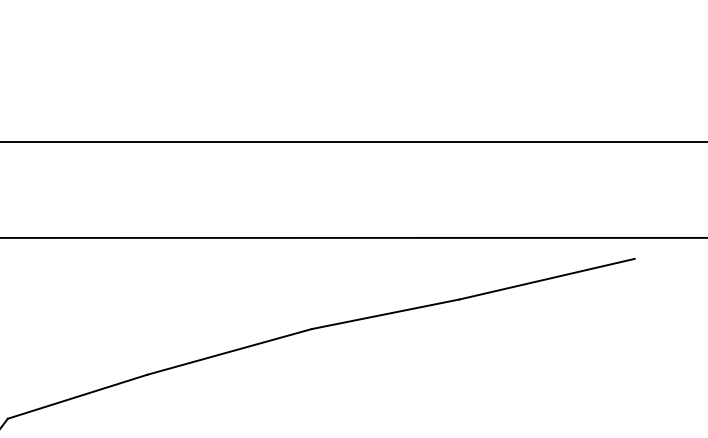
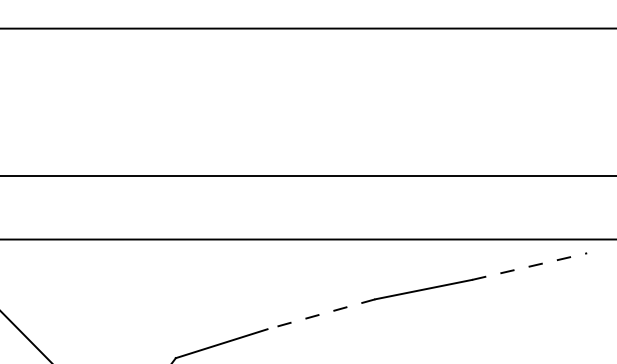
line: (548, 279) -> (530, 266), solid -> dashed
line: (229, 352) -> (321, 314), solid -> dashed

